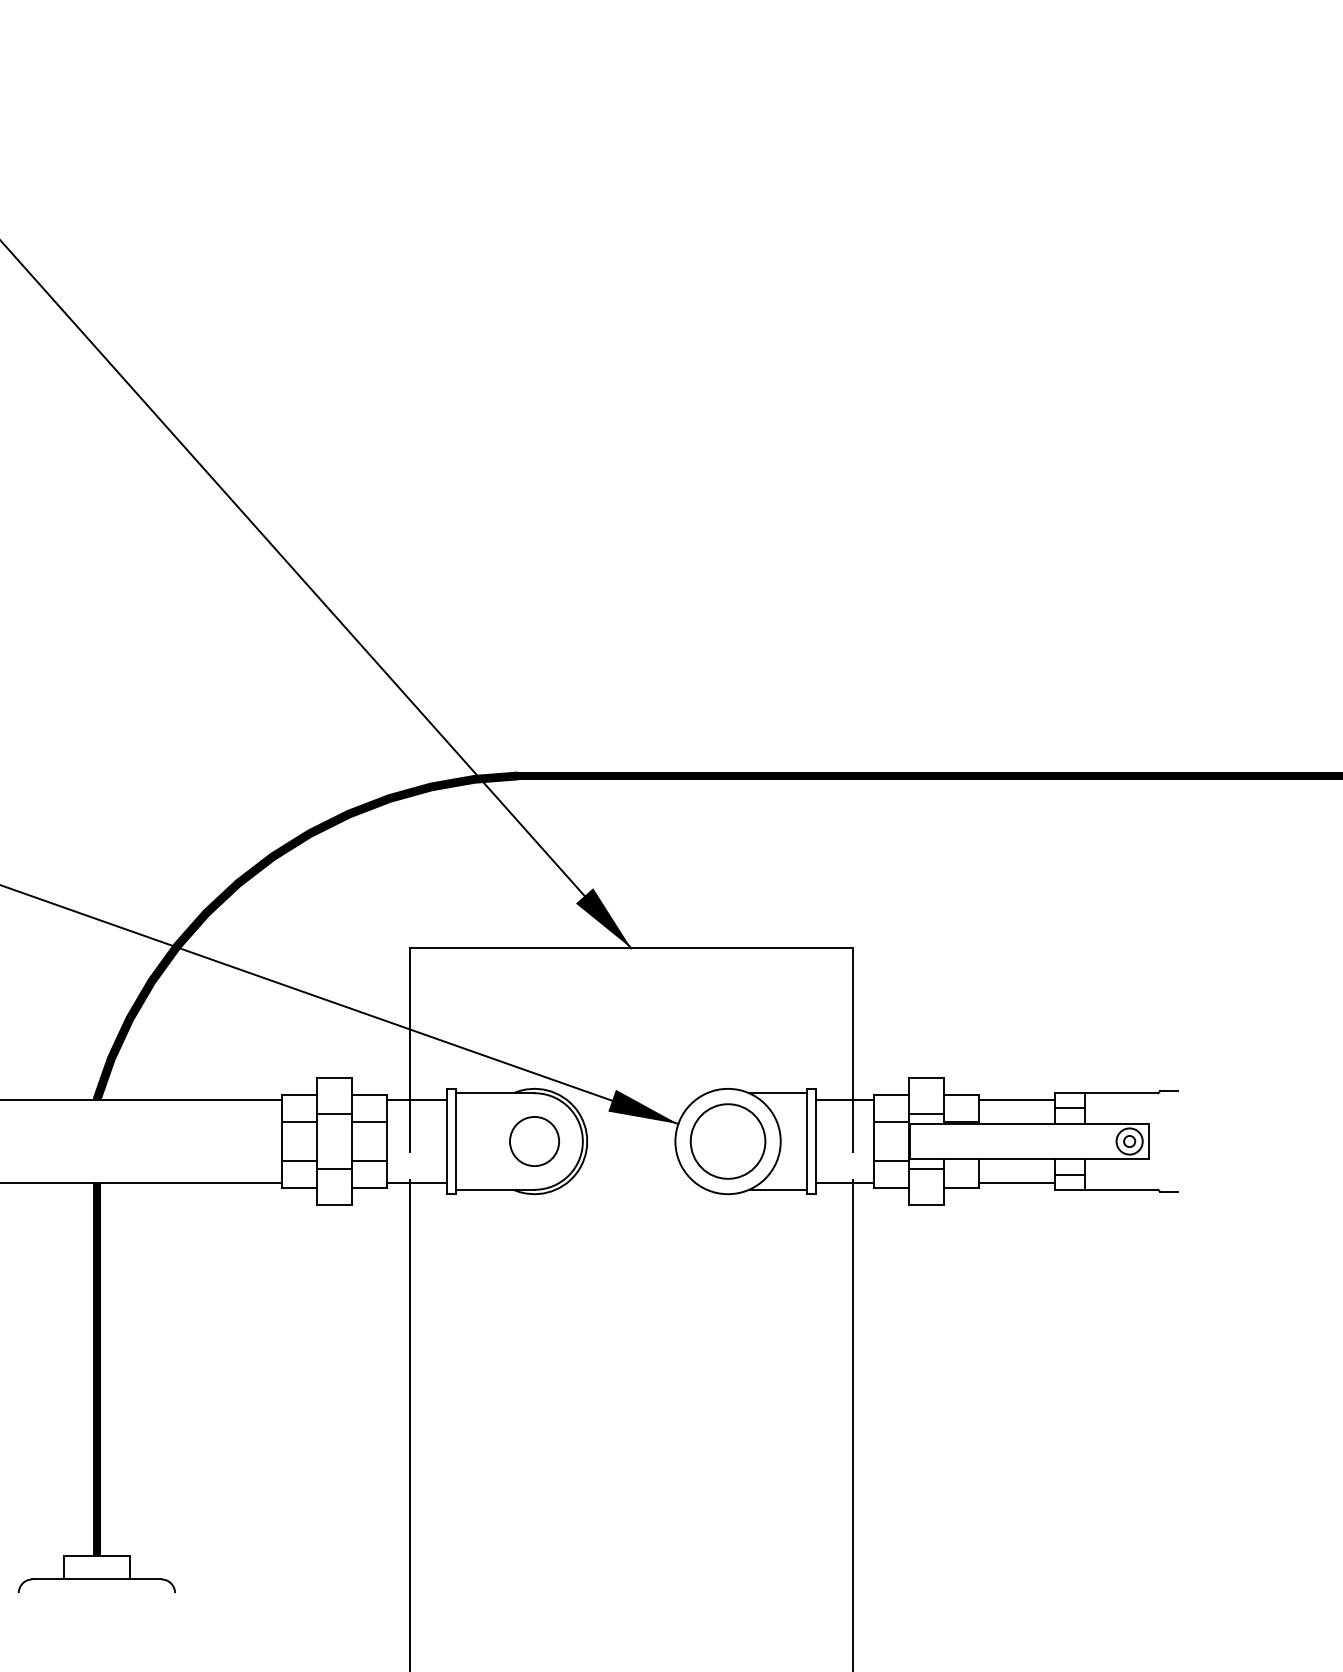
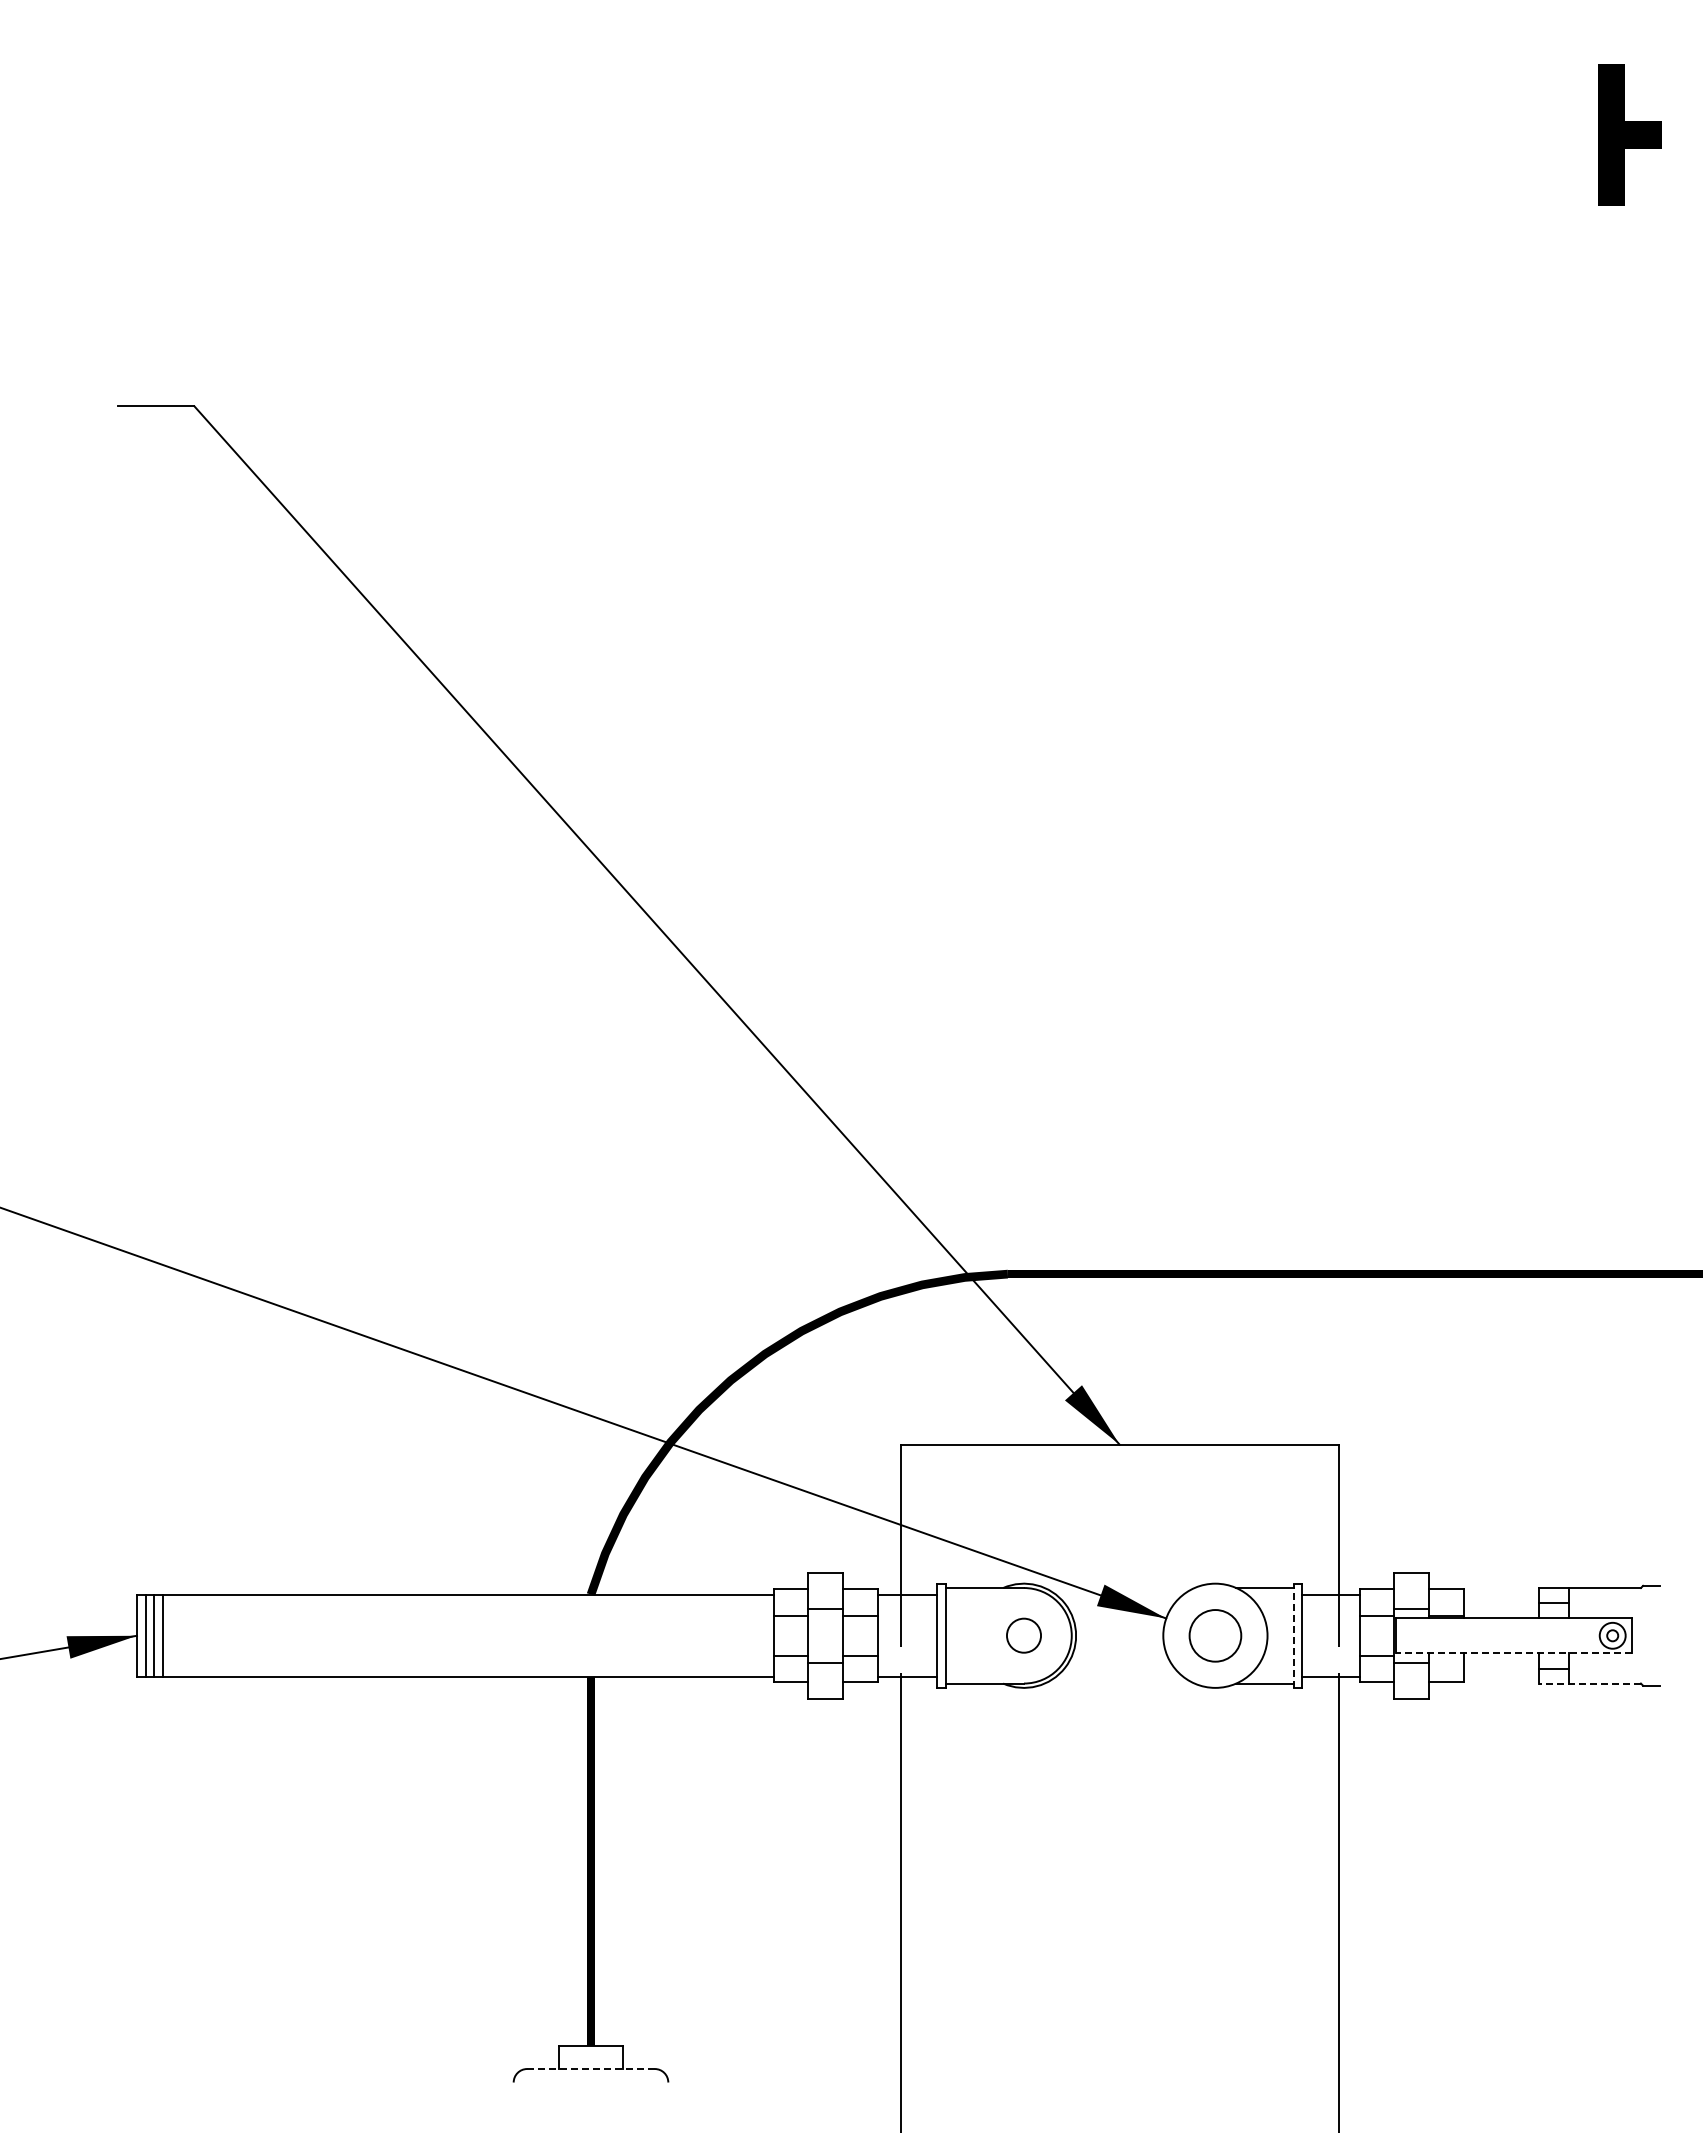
line: (1016, 1099) -> (1500, 1594), removed
circle: (534, 1141) -> (1023, 1635), size x0.7
circle: (728, 1141) -> (1215, 1635), size x0.7
line: (806, 1141) -> (1293, 1635), solid -> dashed
line: (1029, 1159) -> (1513, 1653), solid -> dashed
line: (1016, 1183) -> (1500, 1677), removed
line: (1106, 1189) -> (1589, 1683), solid -> dashed
line: (97, 1579) -> (591, 2069), solid -> dashed

